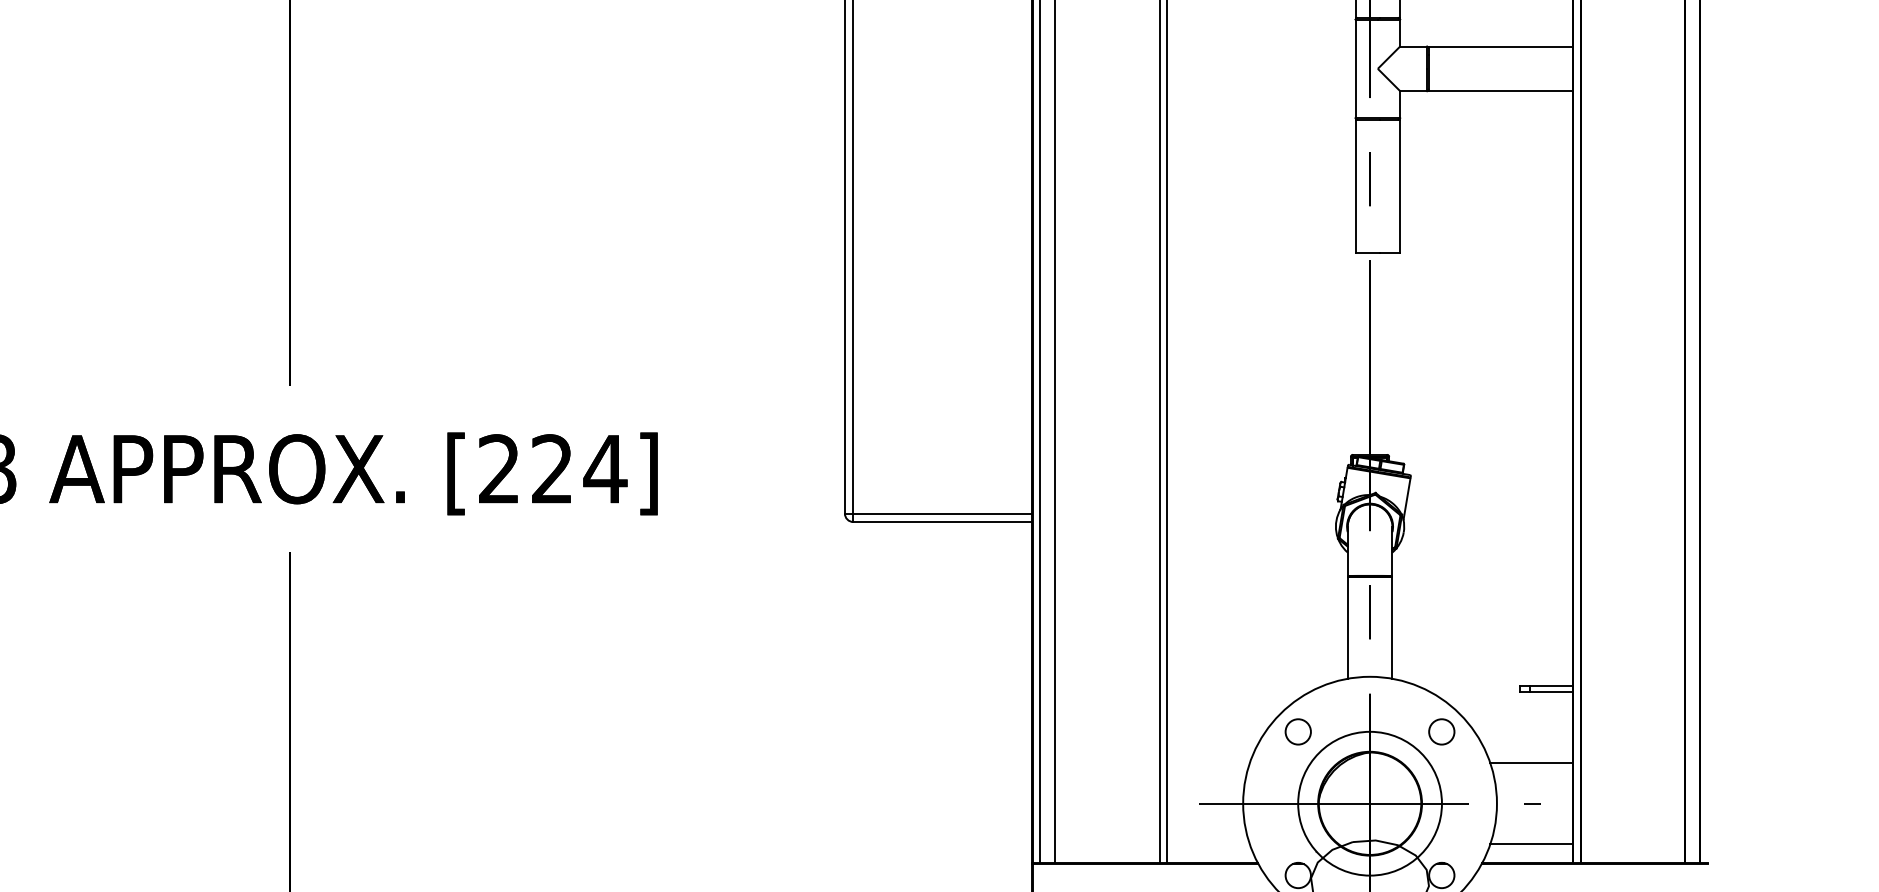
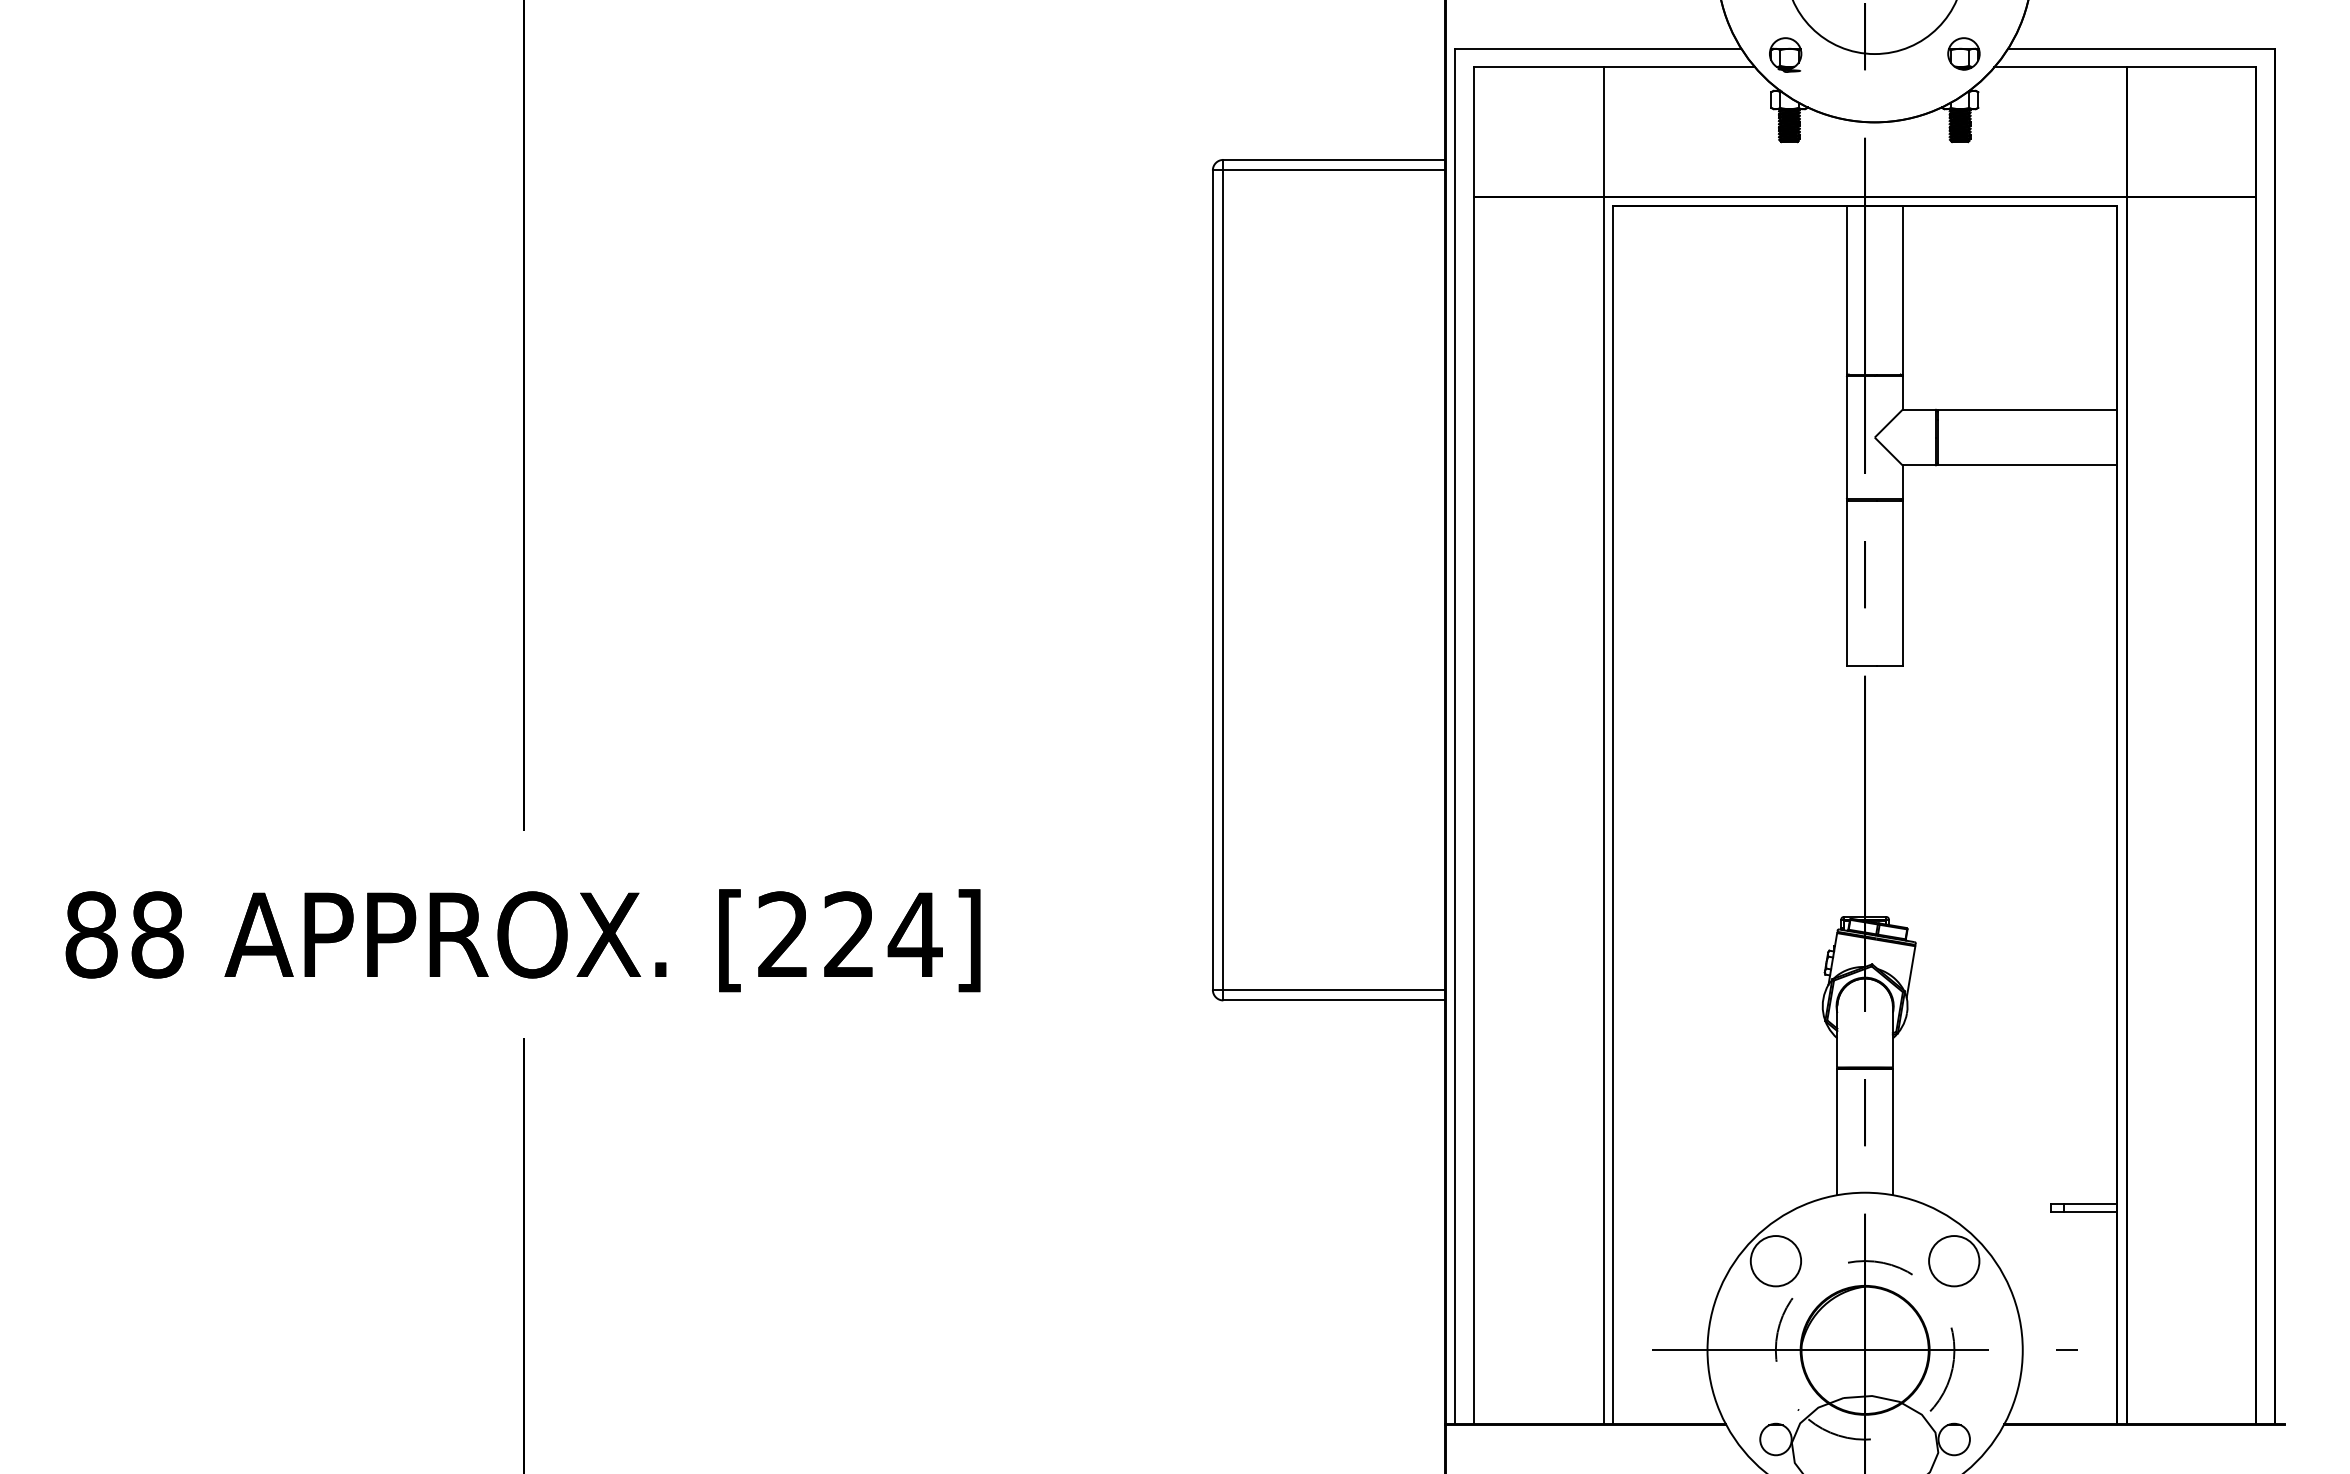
circle: (1297, 731) -> (1775, 1260), size x1.6
circle: (1441, 731) -> (1953, 1260), size x1.6
line: (1531, 763) -> (2065, 1300), removed
circle: (1369, 803) -> (1864, 1350), solid -> dashed
line: (1531, 844) -> (2065, 1400), removed

